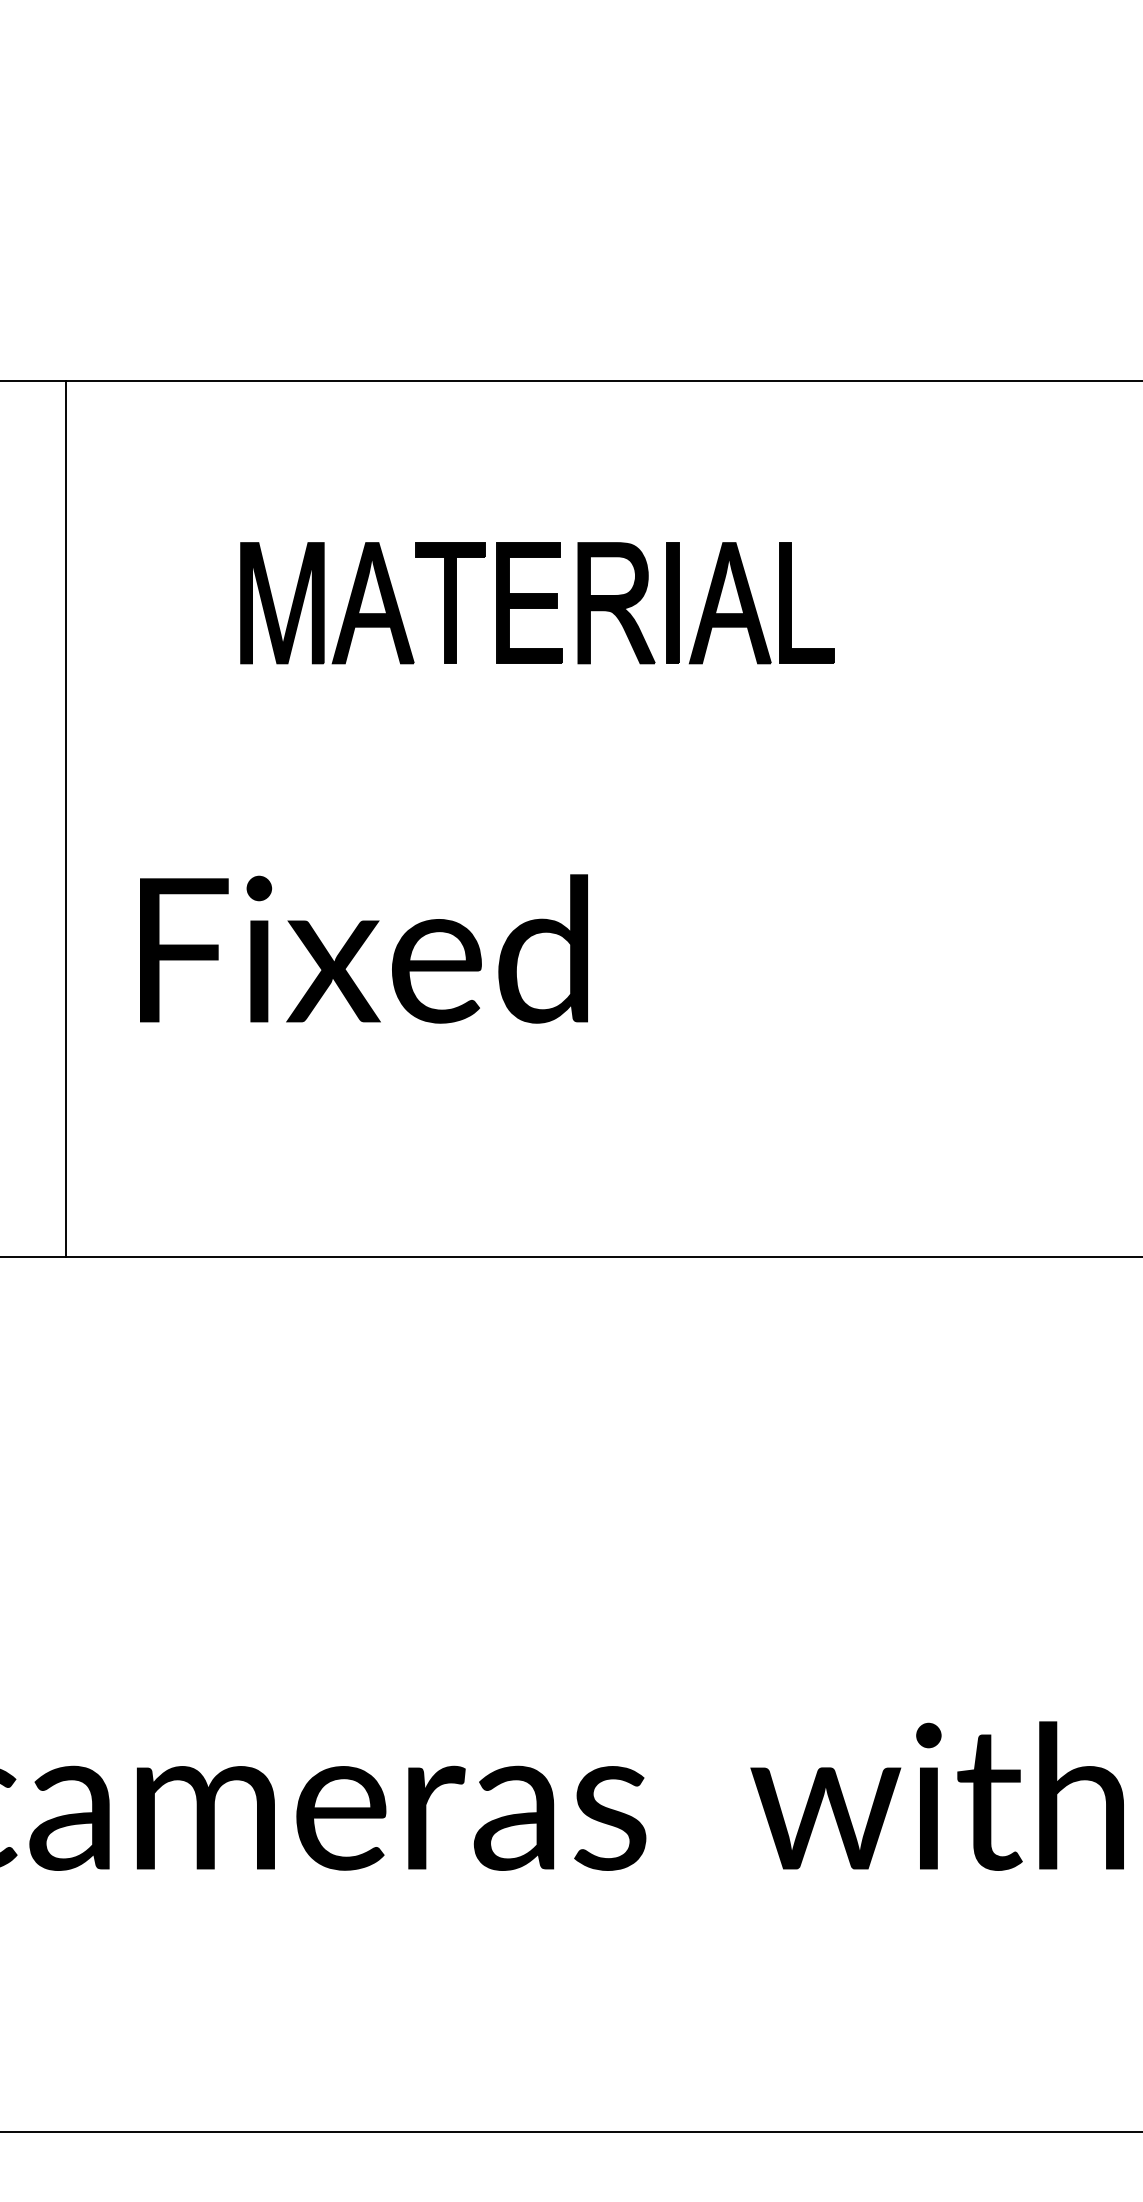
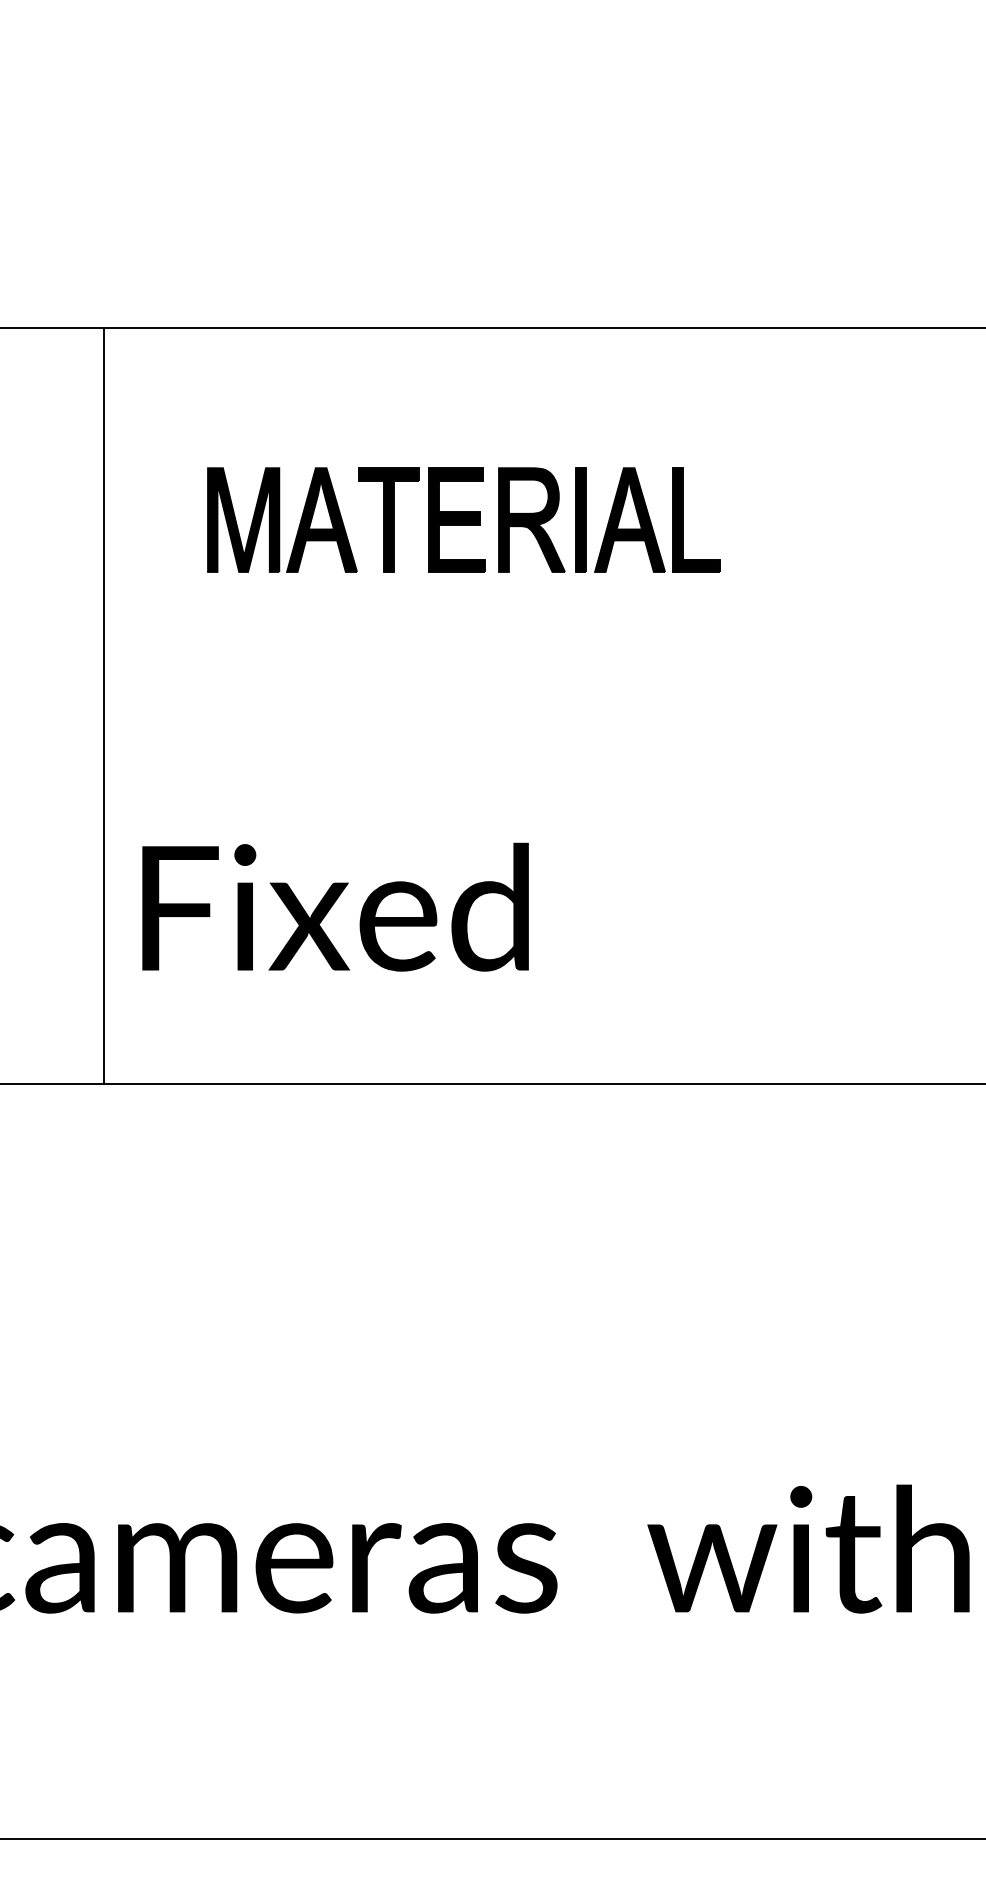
line: (65, 819) -> (103, 706), moved
text: (363, 948) -> (335, 906), moved

